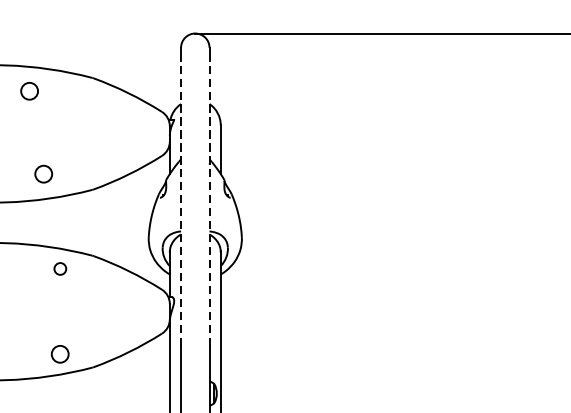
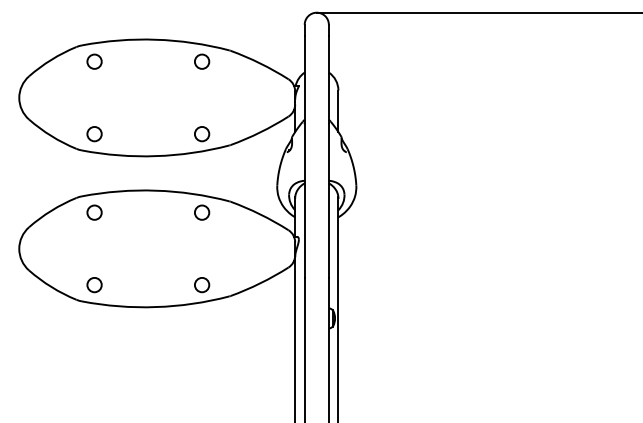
circle: (30, 90) -> (202, 61), moved
circle: (44, 174) -> (202, 134), moved
line: (180, 204) -> (304, 157), dashed -> solid
line: (209, 204) -> (328, 157), dashed -> solid
circle: (60, 268) -> (202, 212), size x1.43

